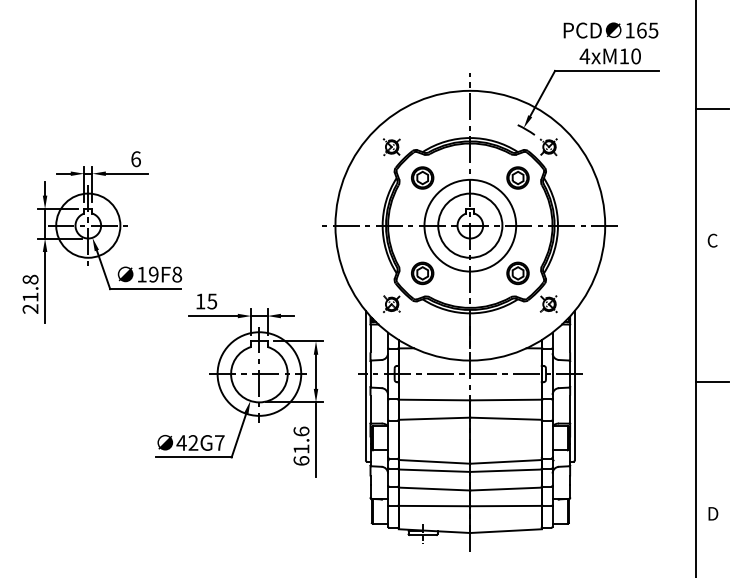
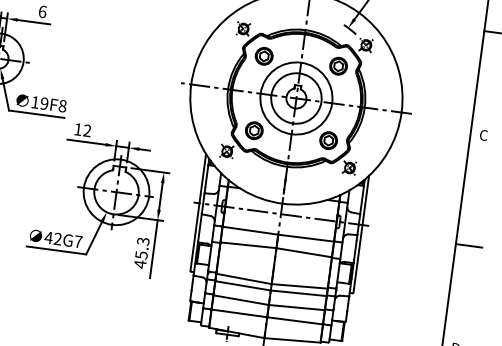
text: (212, 301) -> (87, 130), 15 -> 12
text: (301, 446) -> (141, 253), 61.6 -> 45.3

